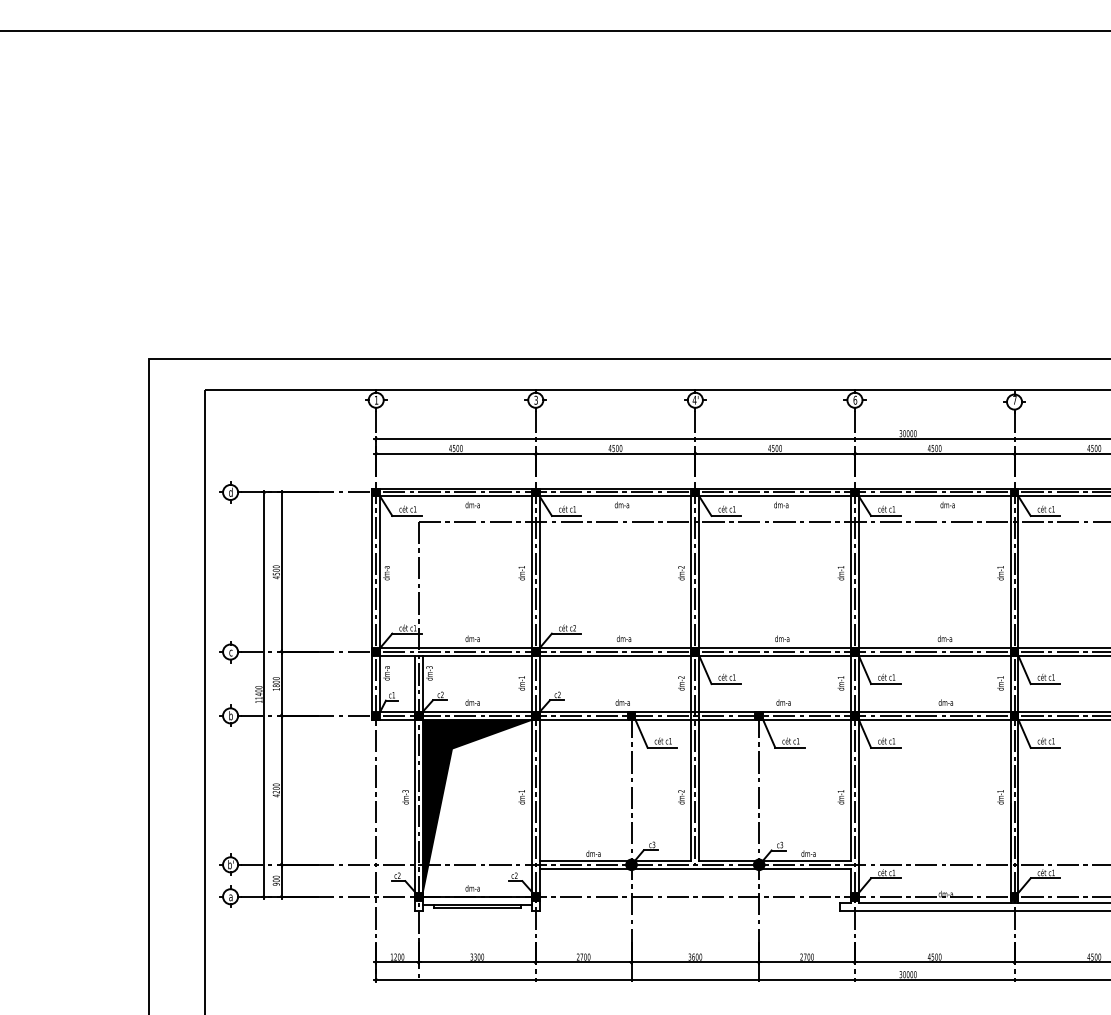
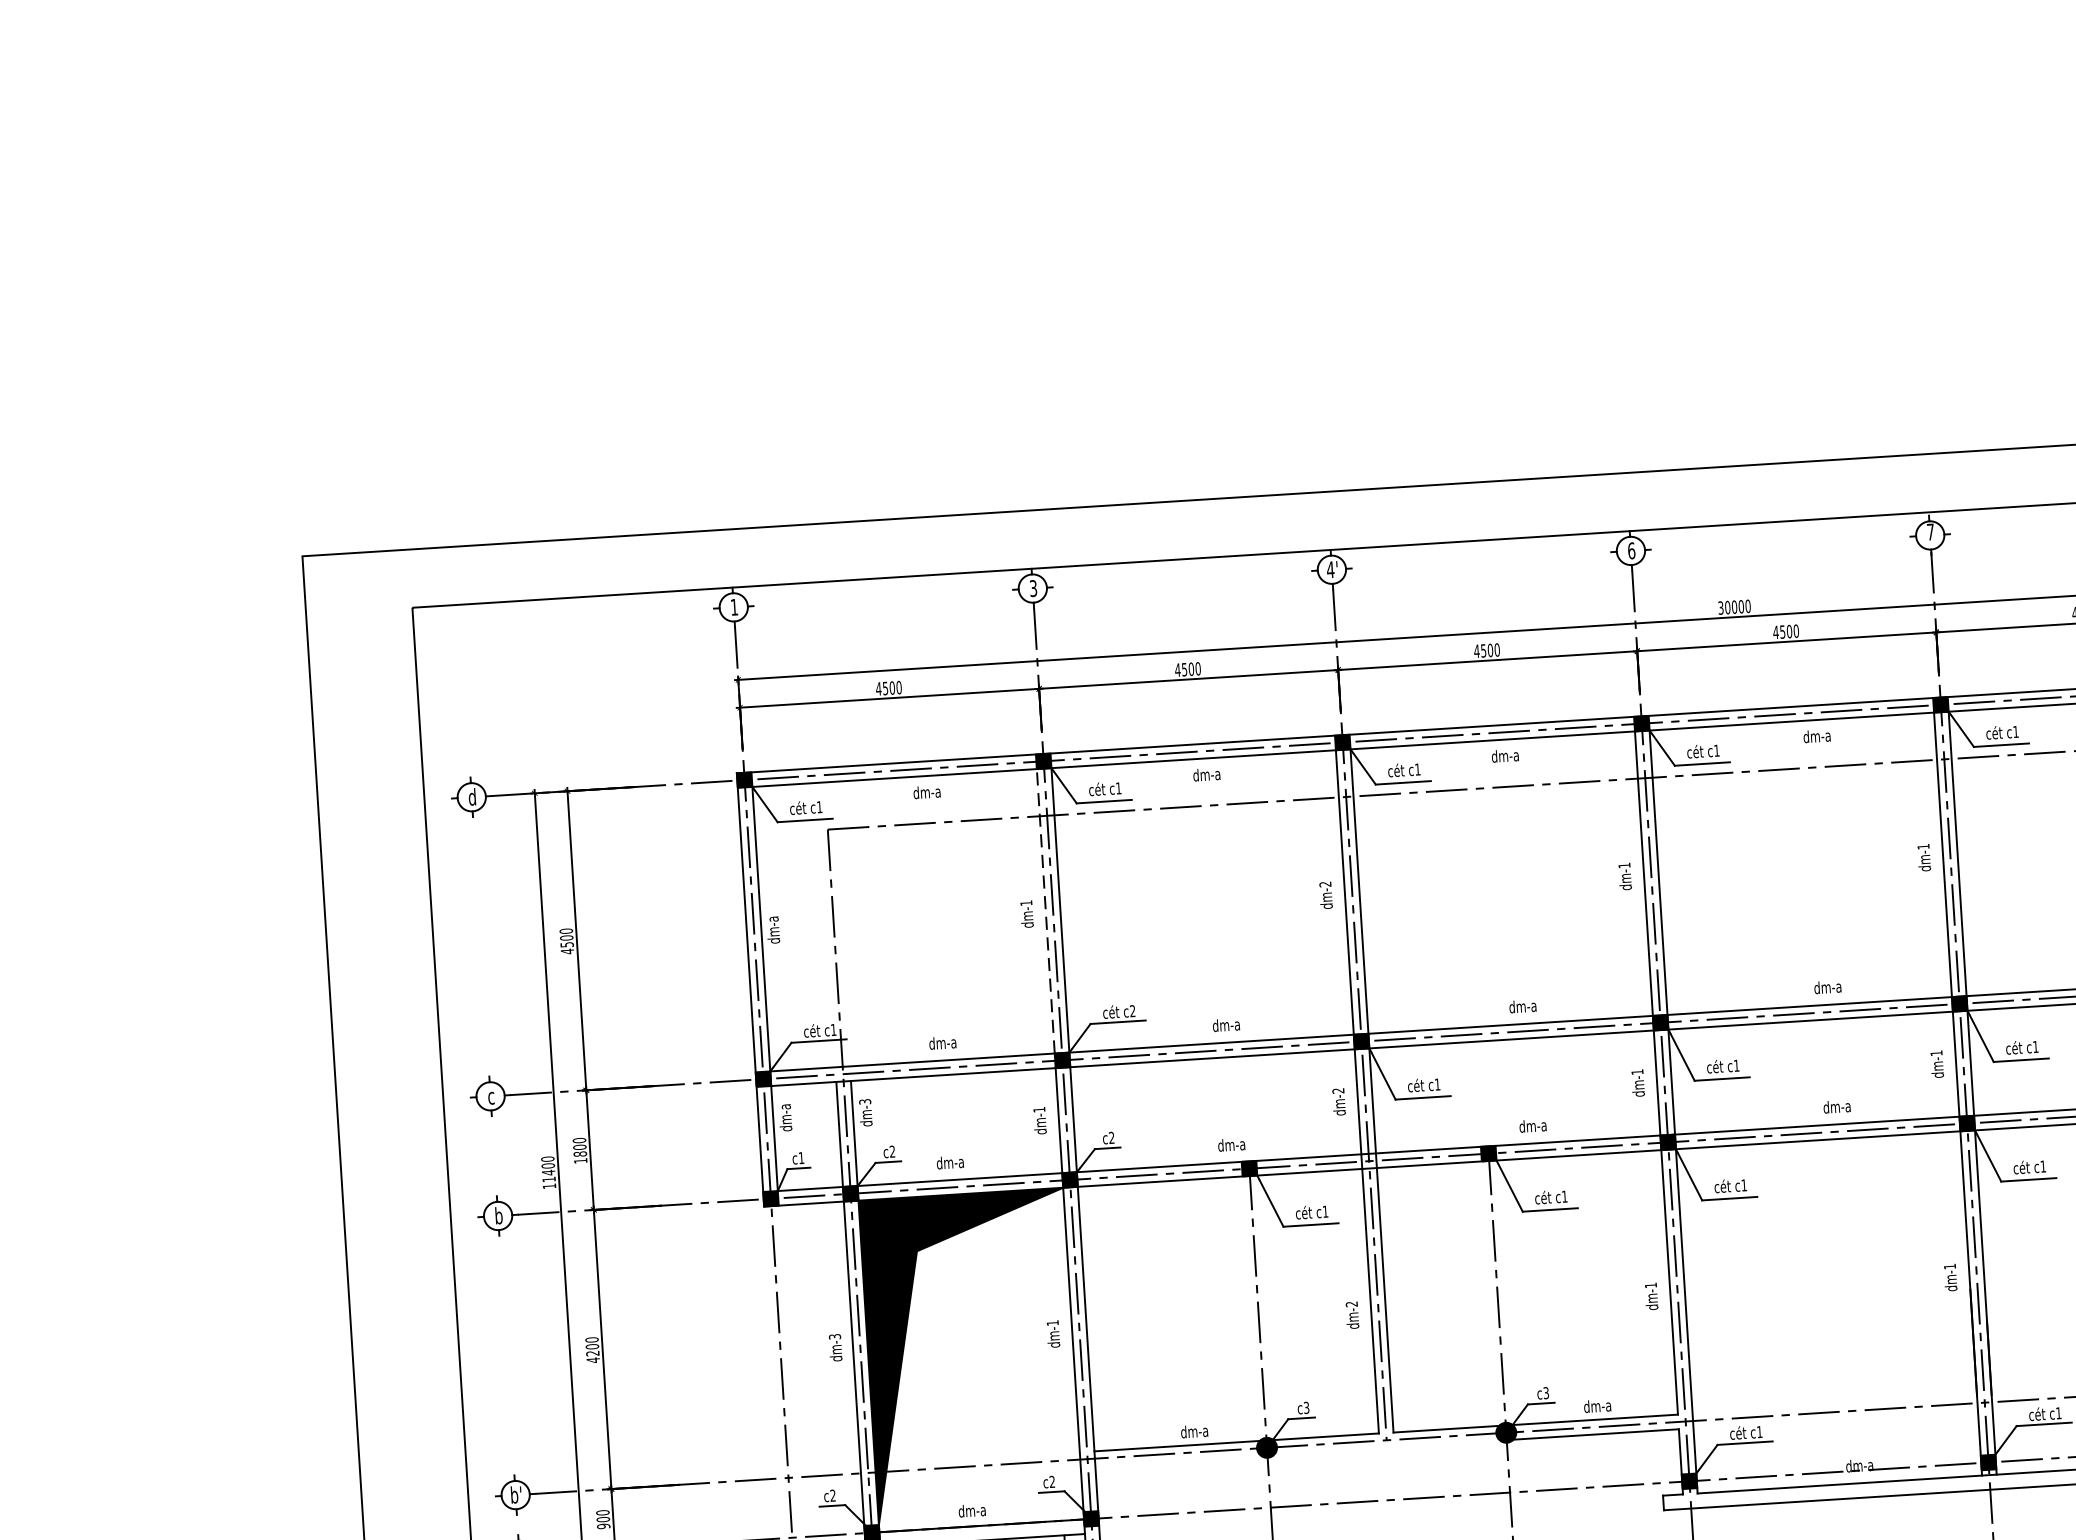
line: (531, 572) -> (1045, 911), solid -> dashed
line: (583, 868) -> (1177, 1460), removed
line: (695, 868) -> (1387, 1447), removed

